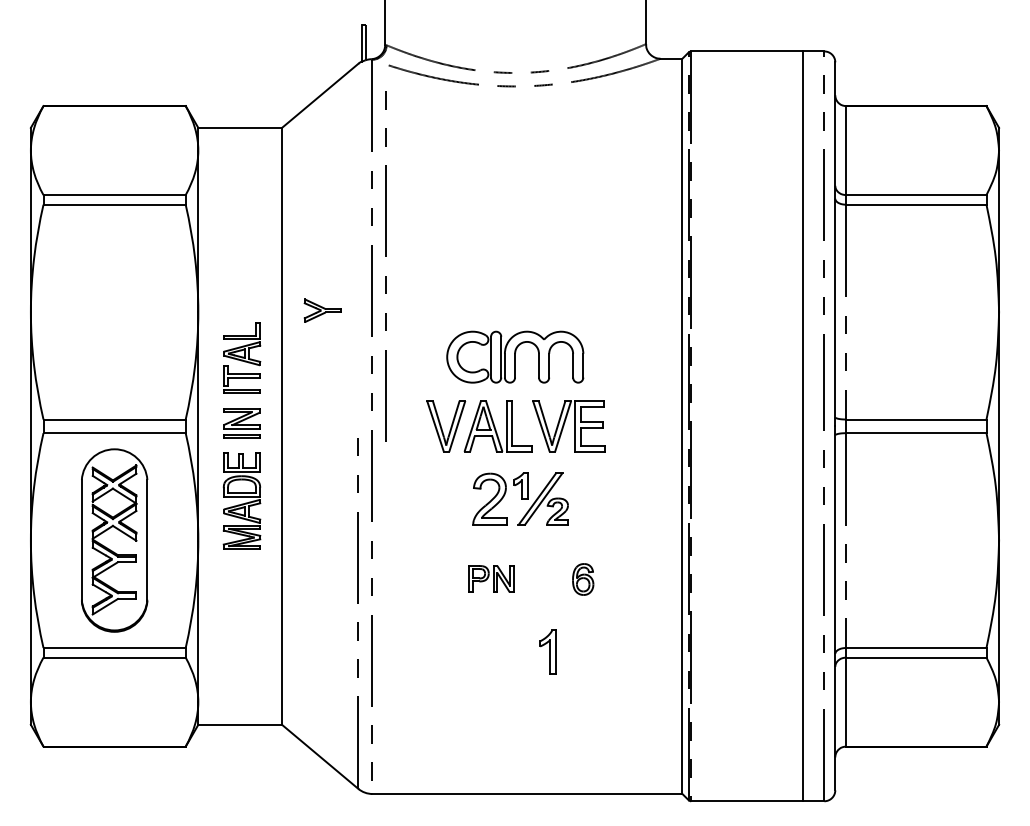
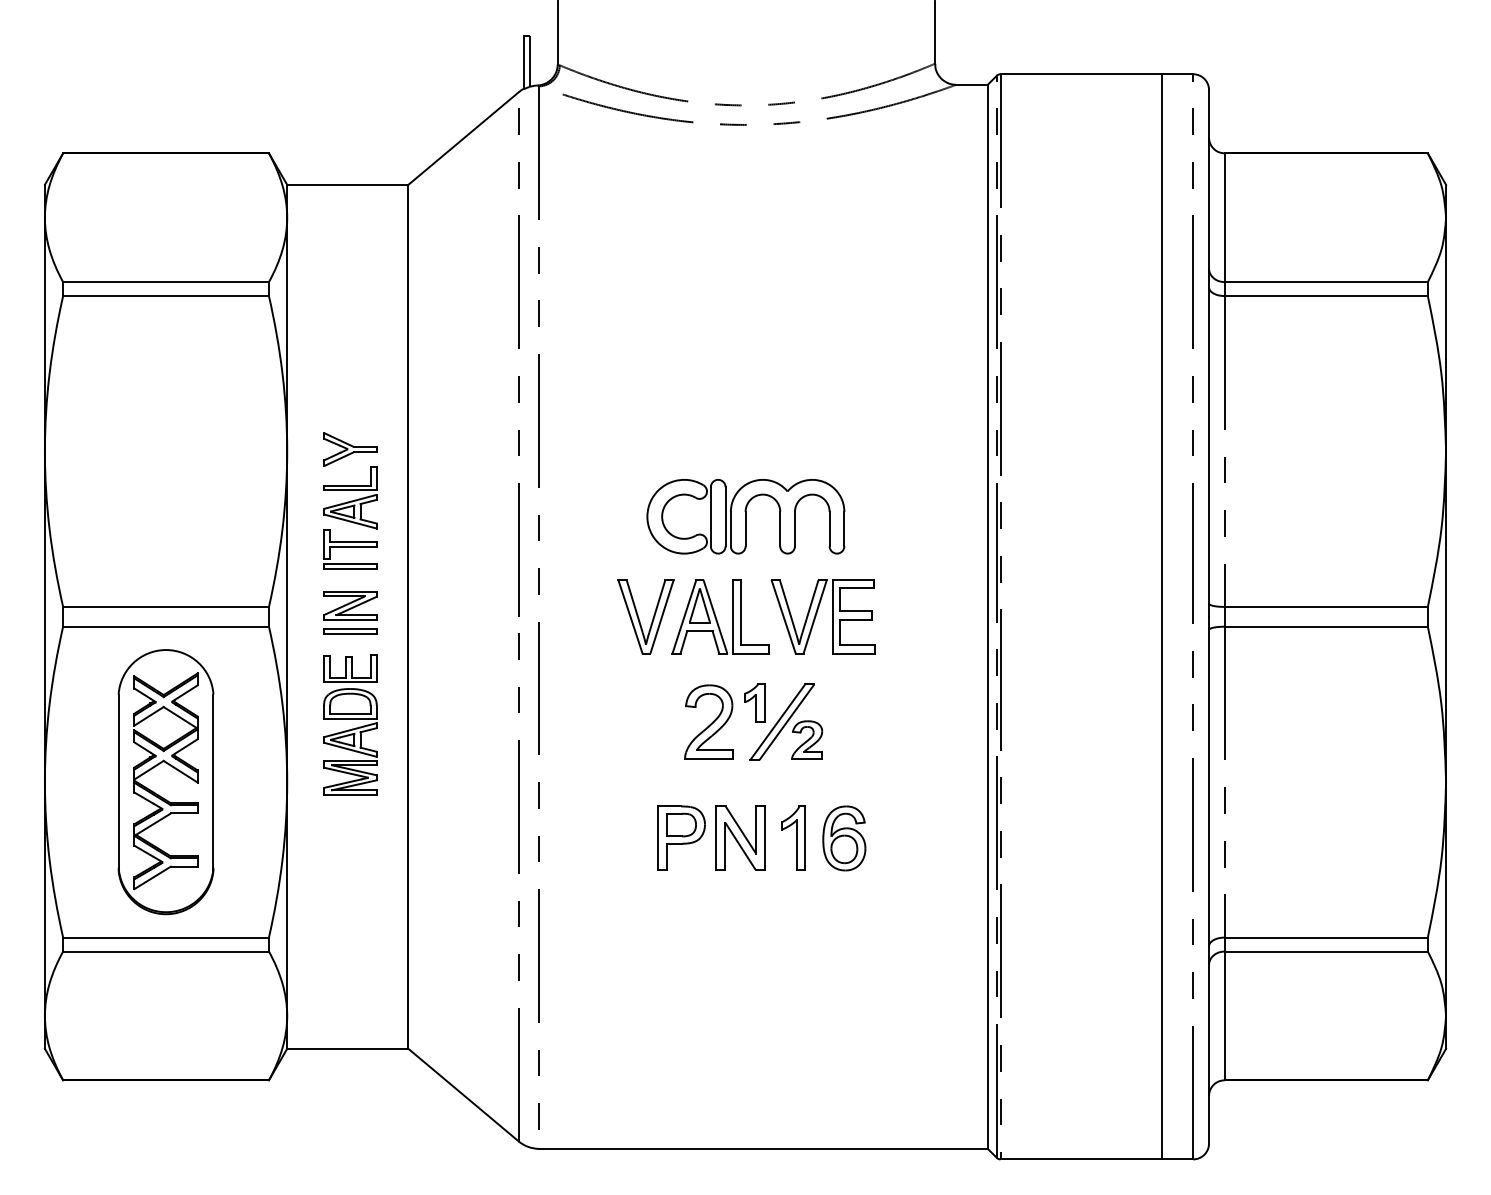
line: (385, 256) -> (517, 347), moved
part: (322, 310) -> (349, 449), moved
part: (491, 578) -> (711, 837), size x1.67
part: (582, 579) -> (843, 838), size x1.43
part: (547, 651) -> (792, 837), moved

